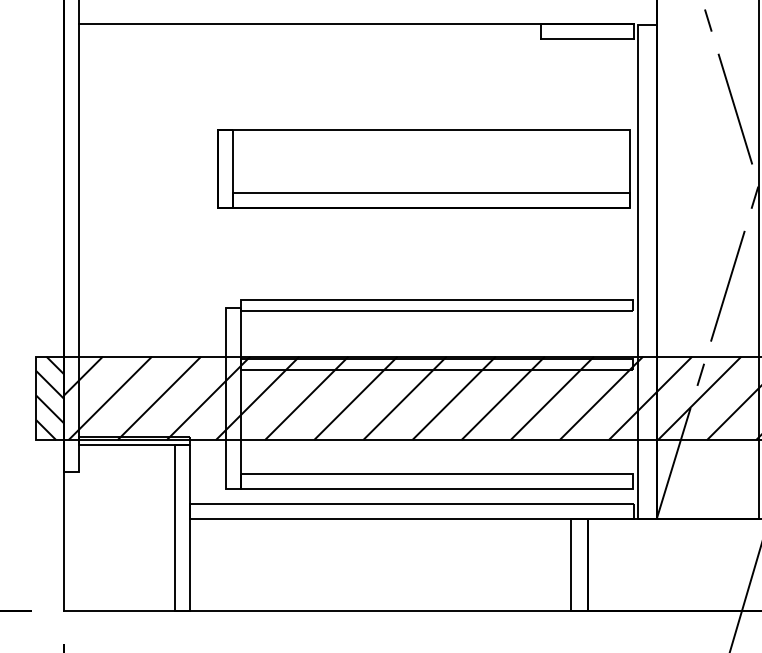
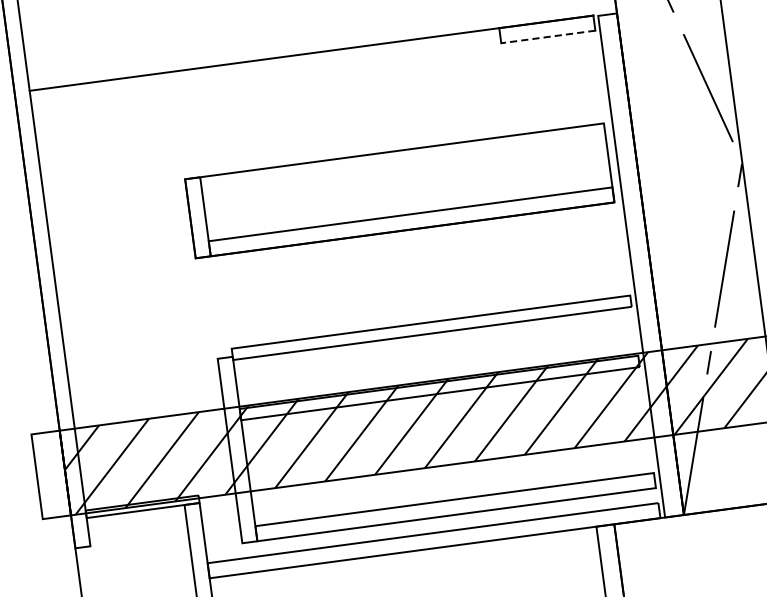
line: (586, 39) -> (547, 37), solid -> dashed
hatch: (50, 398) -> (51, 475), removed

